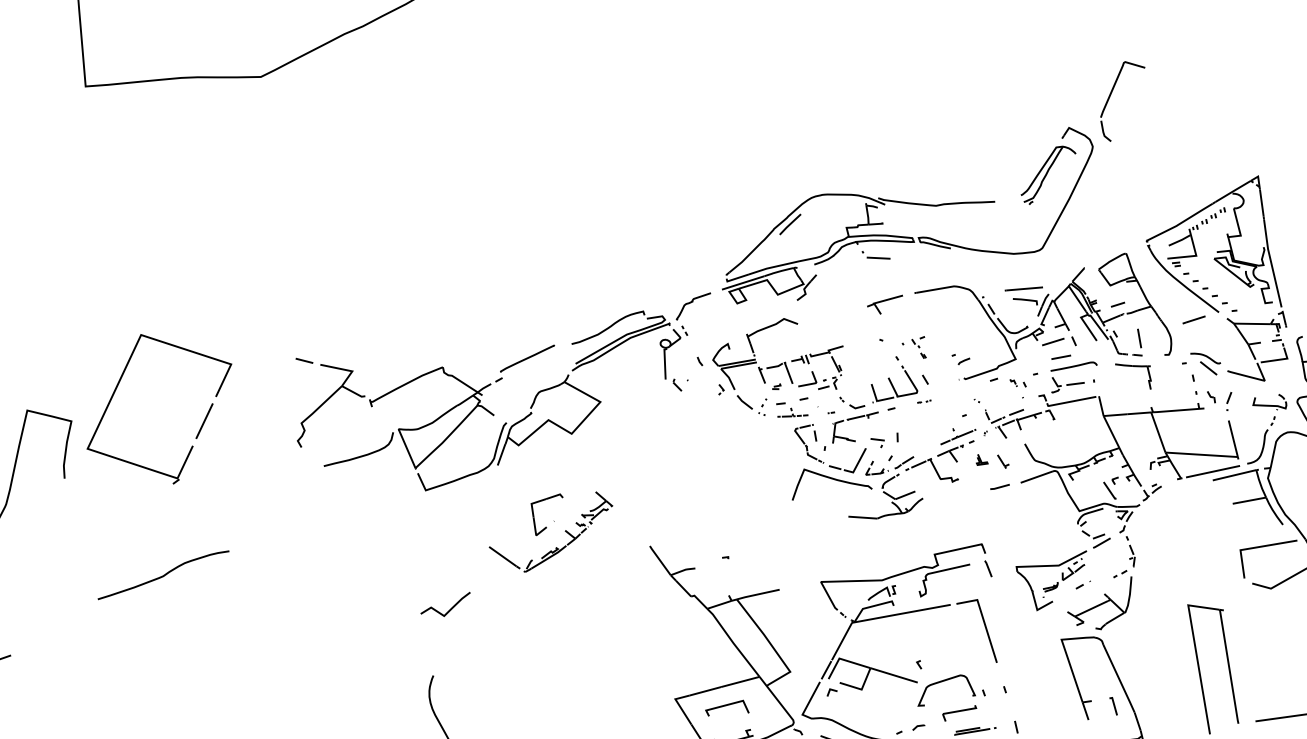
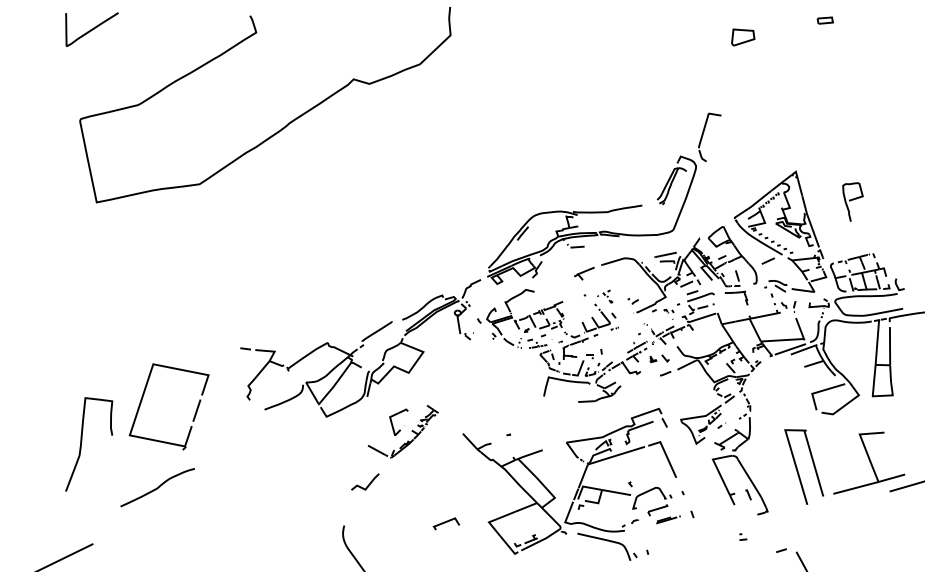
part: (118, 388) -> (143, 397), moved
curve: (163, 574) -> (157, 487), moved
curve: (450, 608) -> (368, 484), moved
line: (726, 707) -> (445, 523), moved

